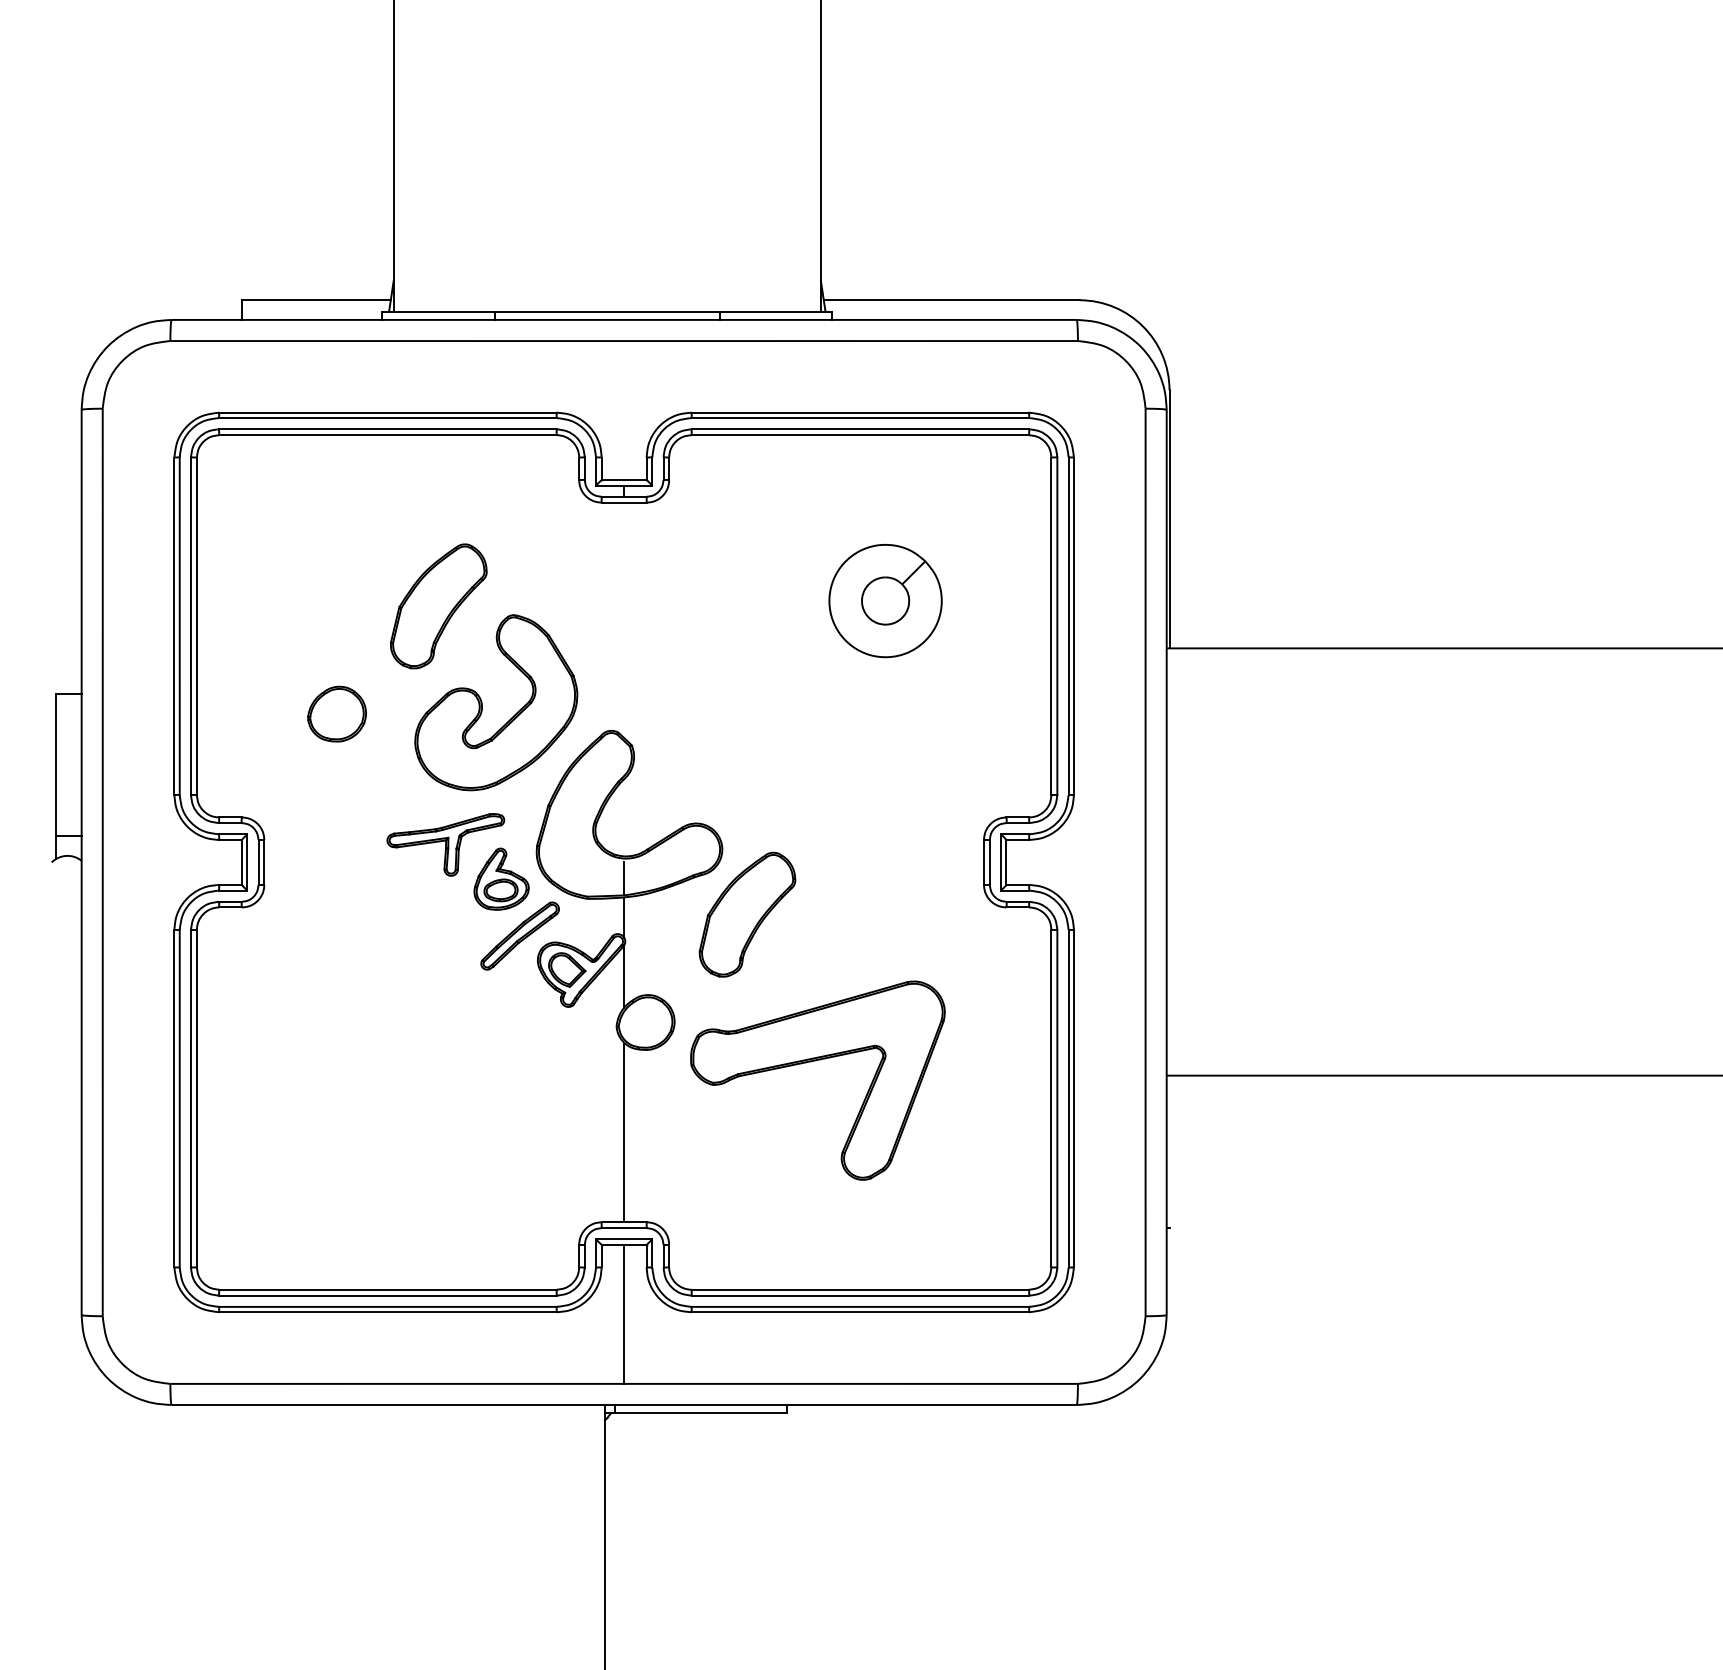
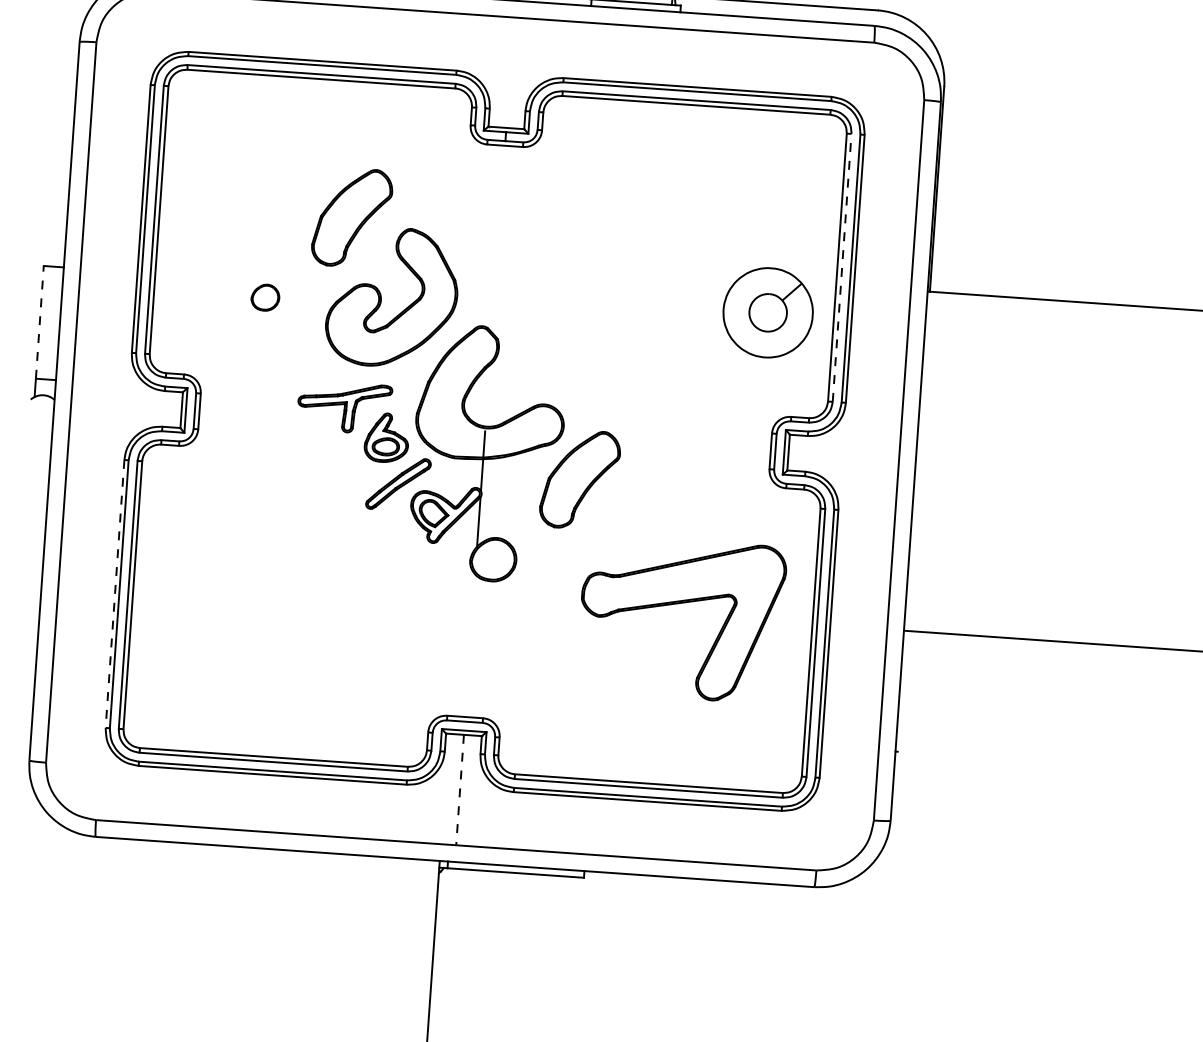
part: (885, 601) -> (768, 313), moved
line: (1057, 626) -> (842, 268), solid -> dashed
part: (336, 713) -> (265, 297), size x0.6
line: (56, 764) -> (40, 322), solid -> dashed
part: (811, 1062) -> (677, 604), moved
line: (174, 1098) -> (115, 593), solid -> dashed
line: (624, 1132) -> (470, 645), removed
line: (624, 1314) -> (460, 790), solid -> dashed

